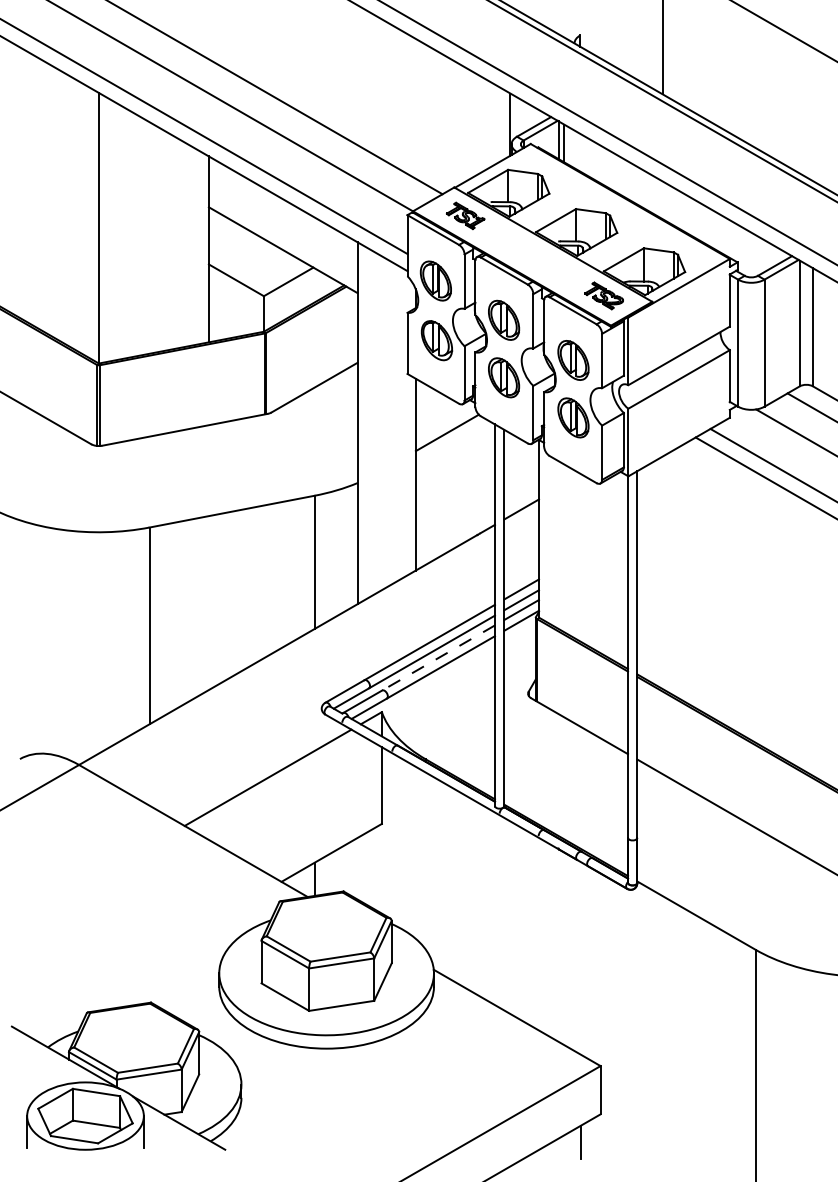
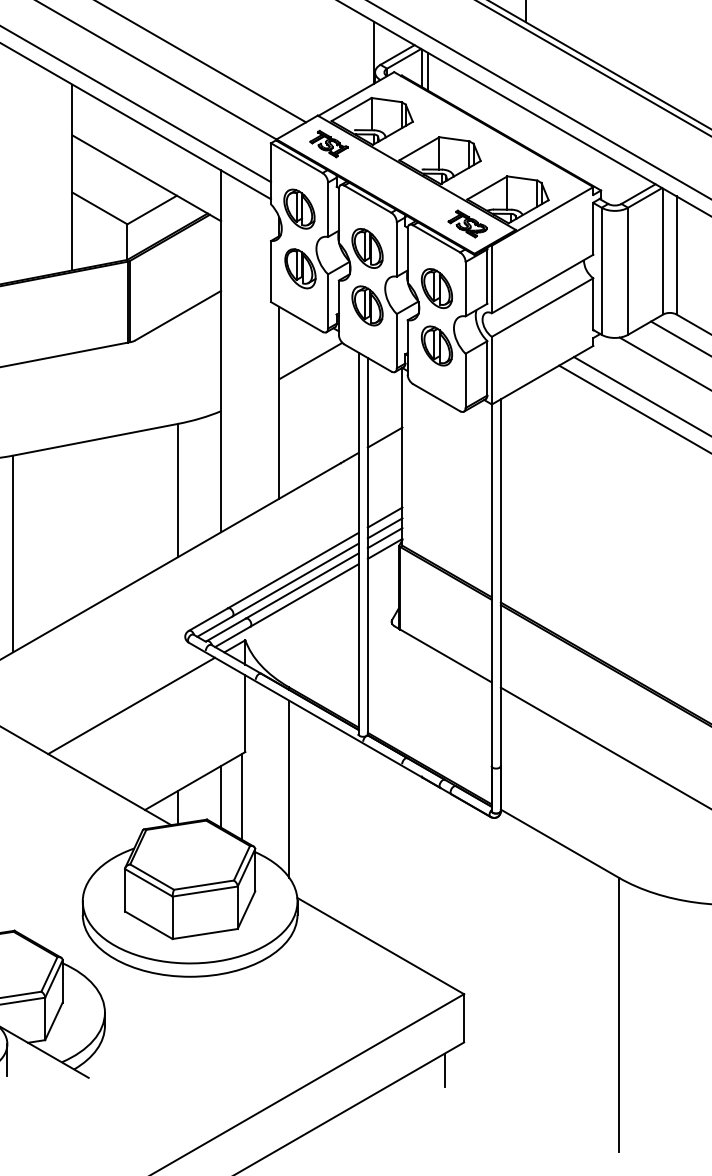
line: (438, 658) -> (302, 586), dashed -> solid
line: (425, 860) -> (289, 788), added
line: (357, 868) -> (221, 796), added
line: (378, 868) -> (242, 796), added

